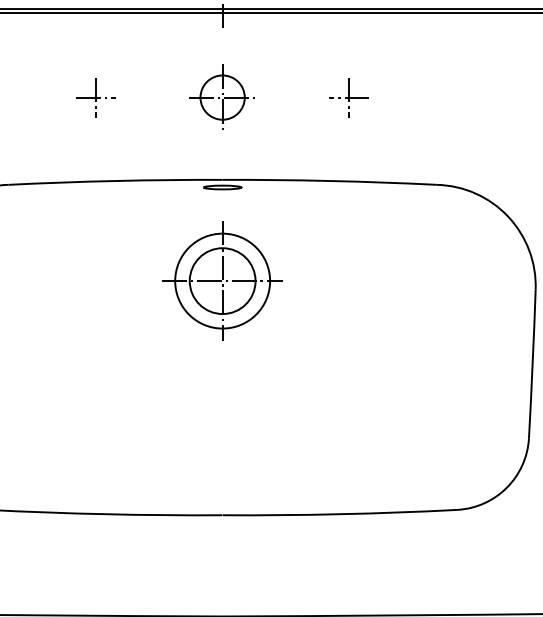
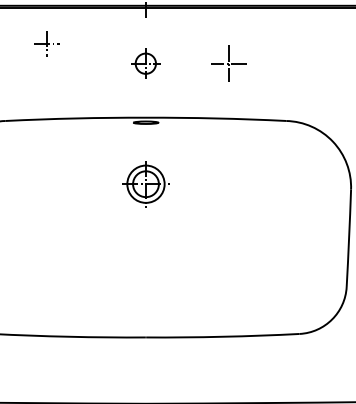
part: (95, 97) -> (46, 43), moved
part: (221, 97) -> (145, 63), size x0.7
part: (348, 97) -> (228, 63), size x1.4
part: (221, 281) -> (145, 184), size x0.6

